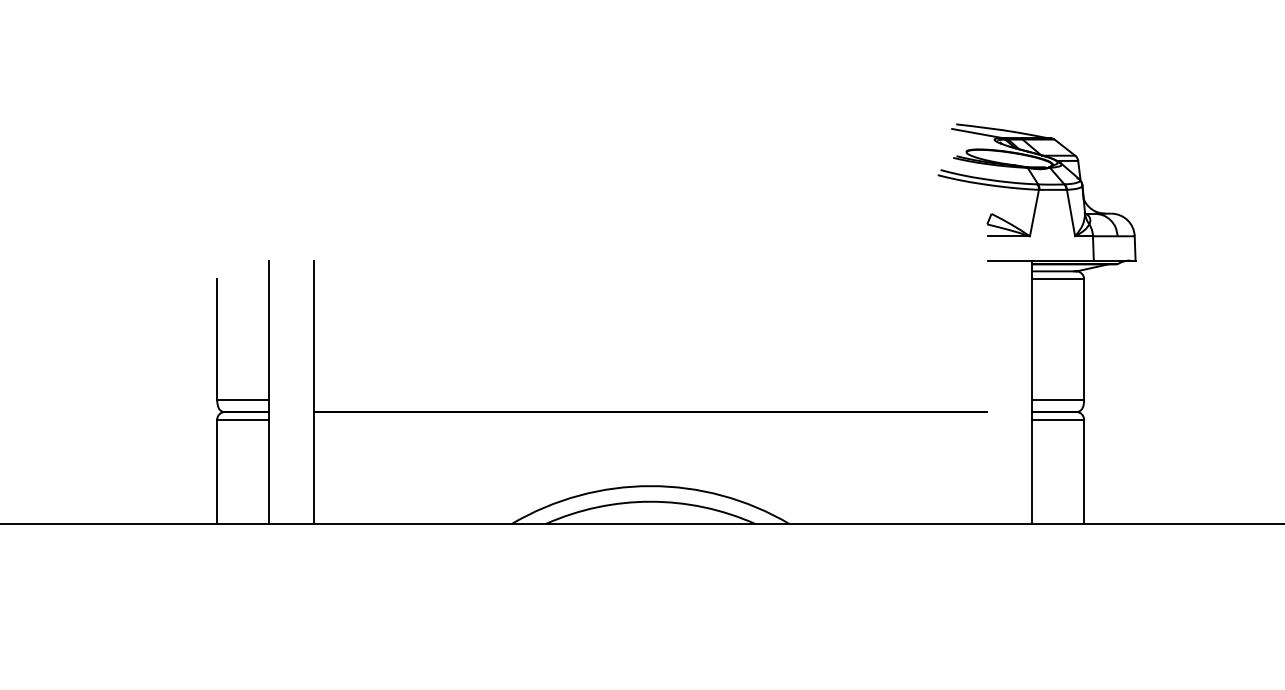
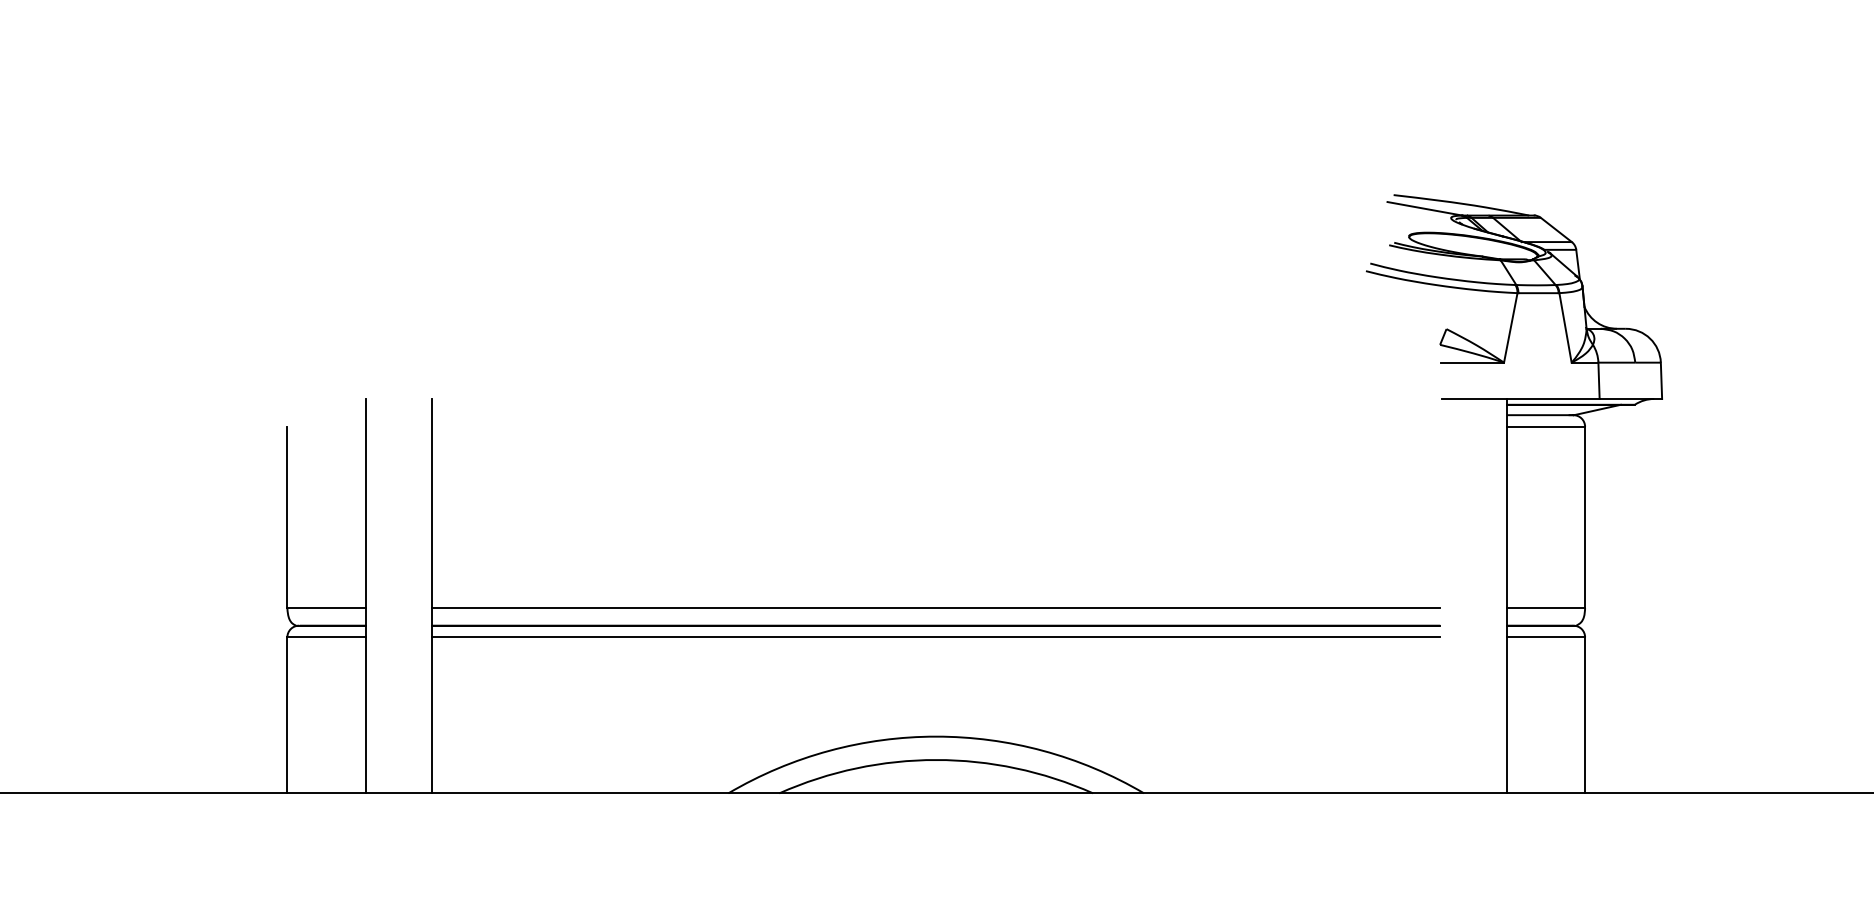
line: (650, 400) -> (936, 608), added
line: (650, 419) -> (936, 636), added

